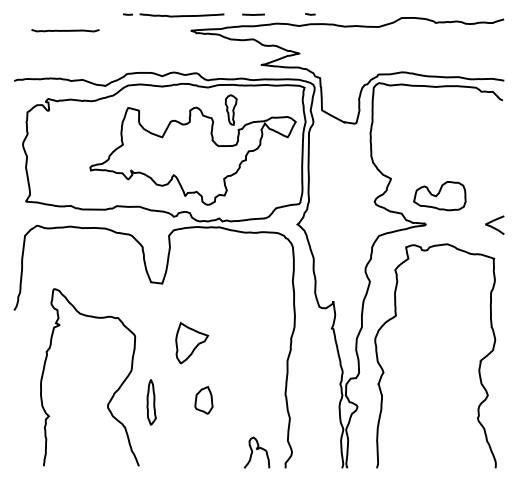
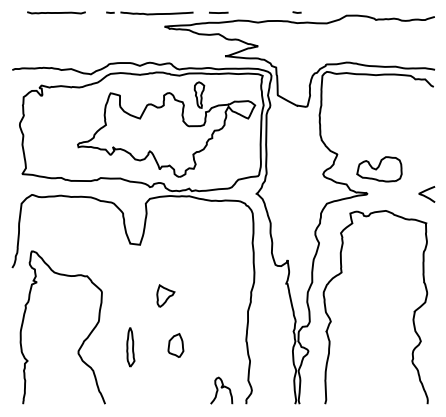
line: (310, 14) -> (297, 12), moved
line: (65, 30) -> (56, 12), moved
part: (192, 342) -> (166, 295), size x0.62
curve: (113, 393) -> (83, 341), moved

